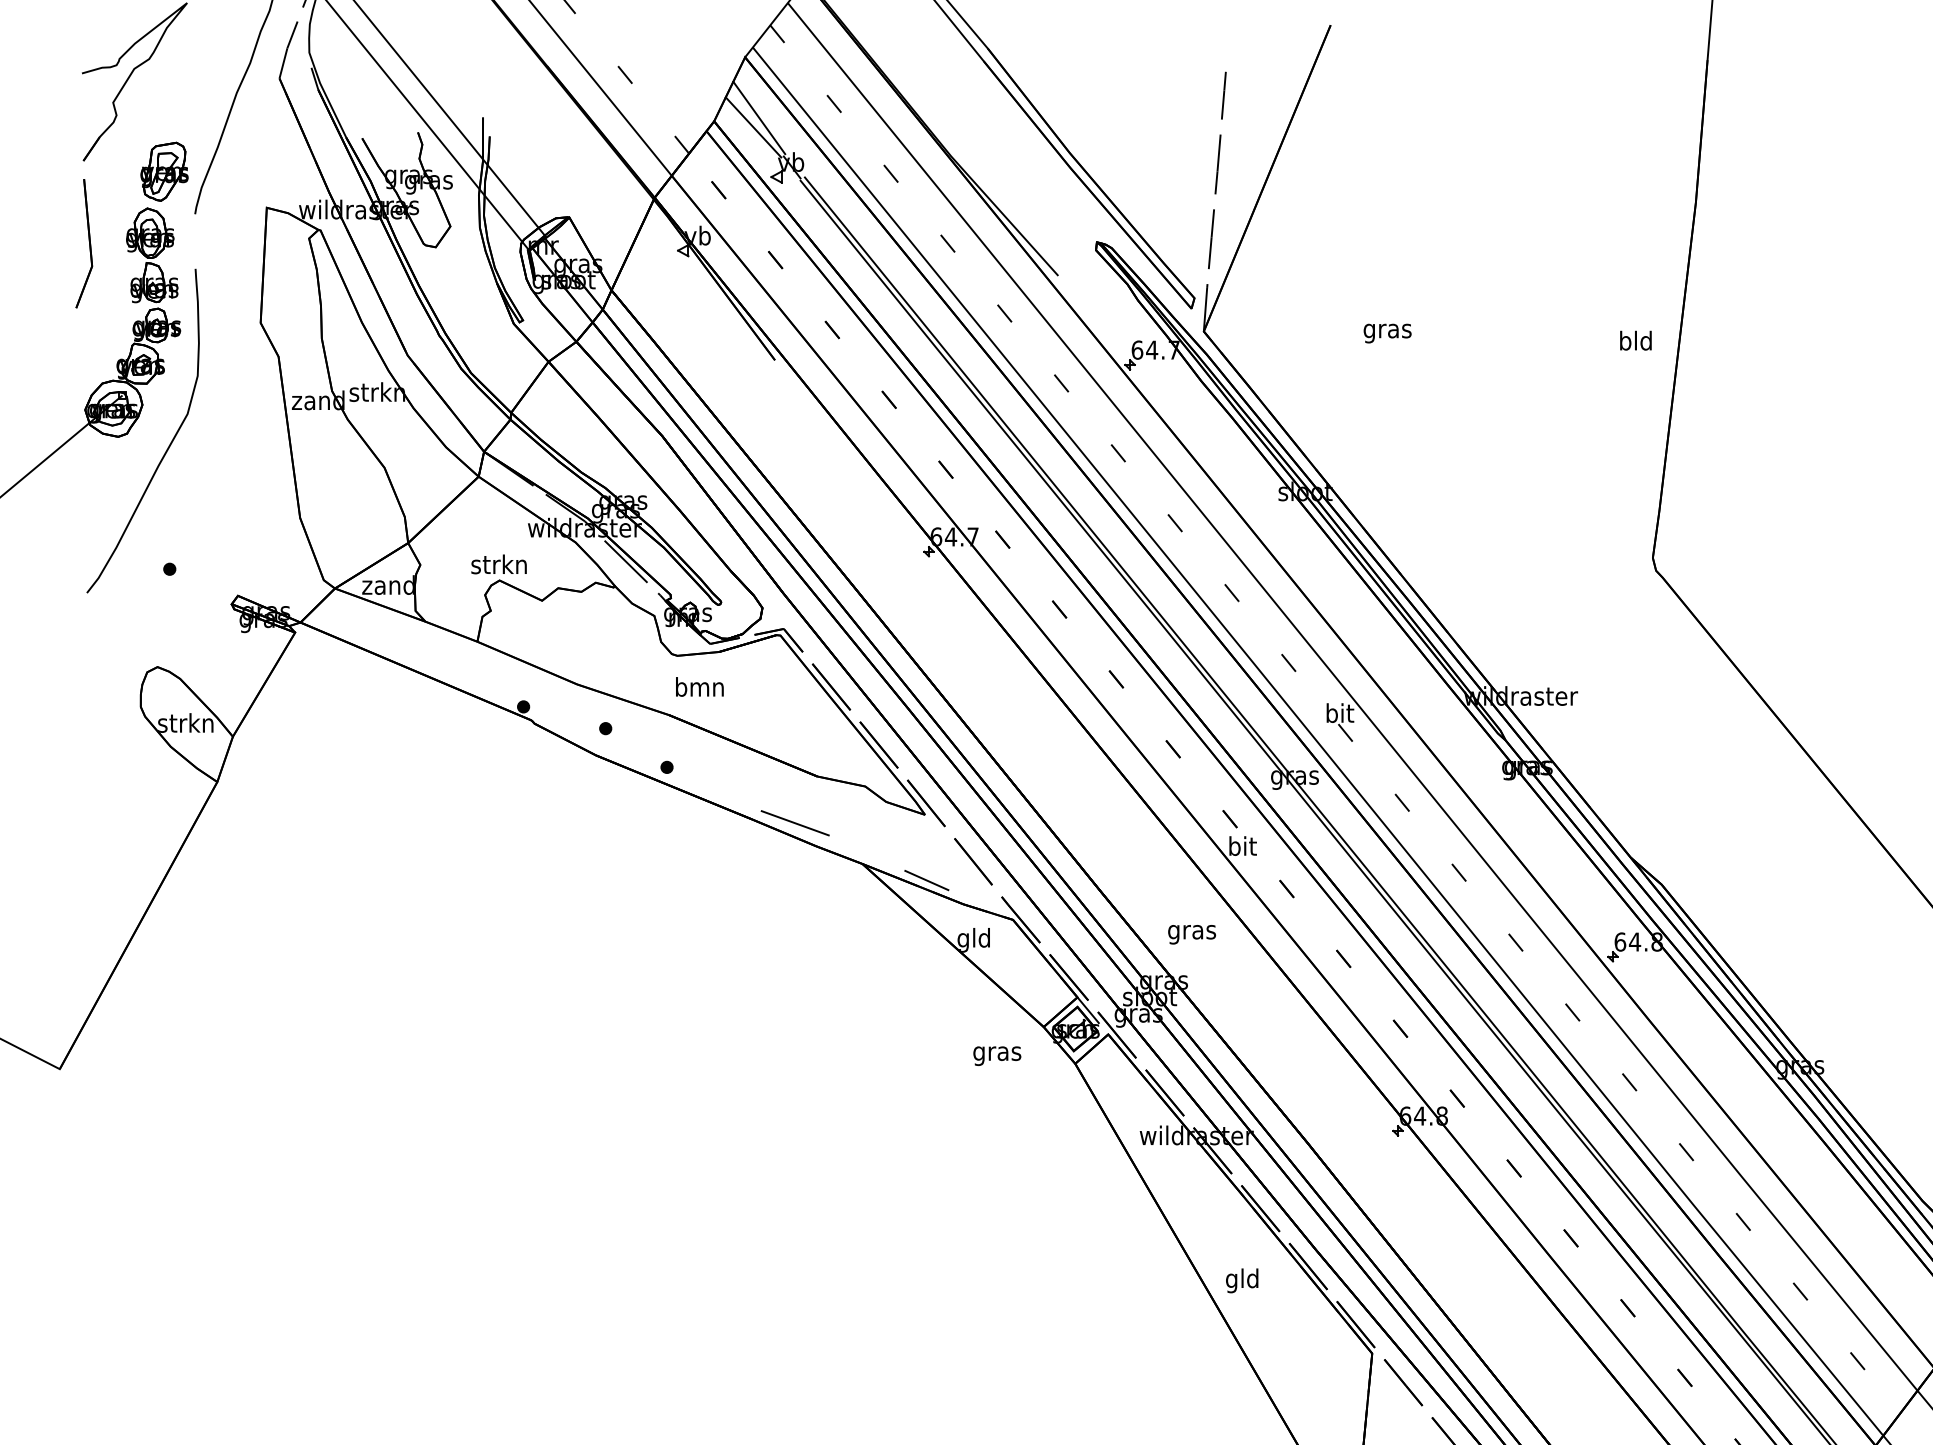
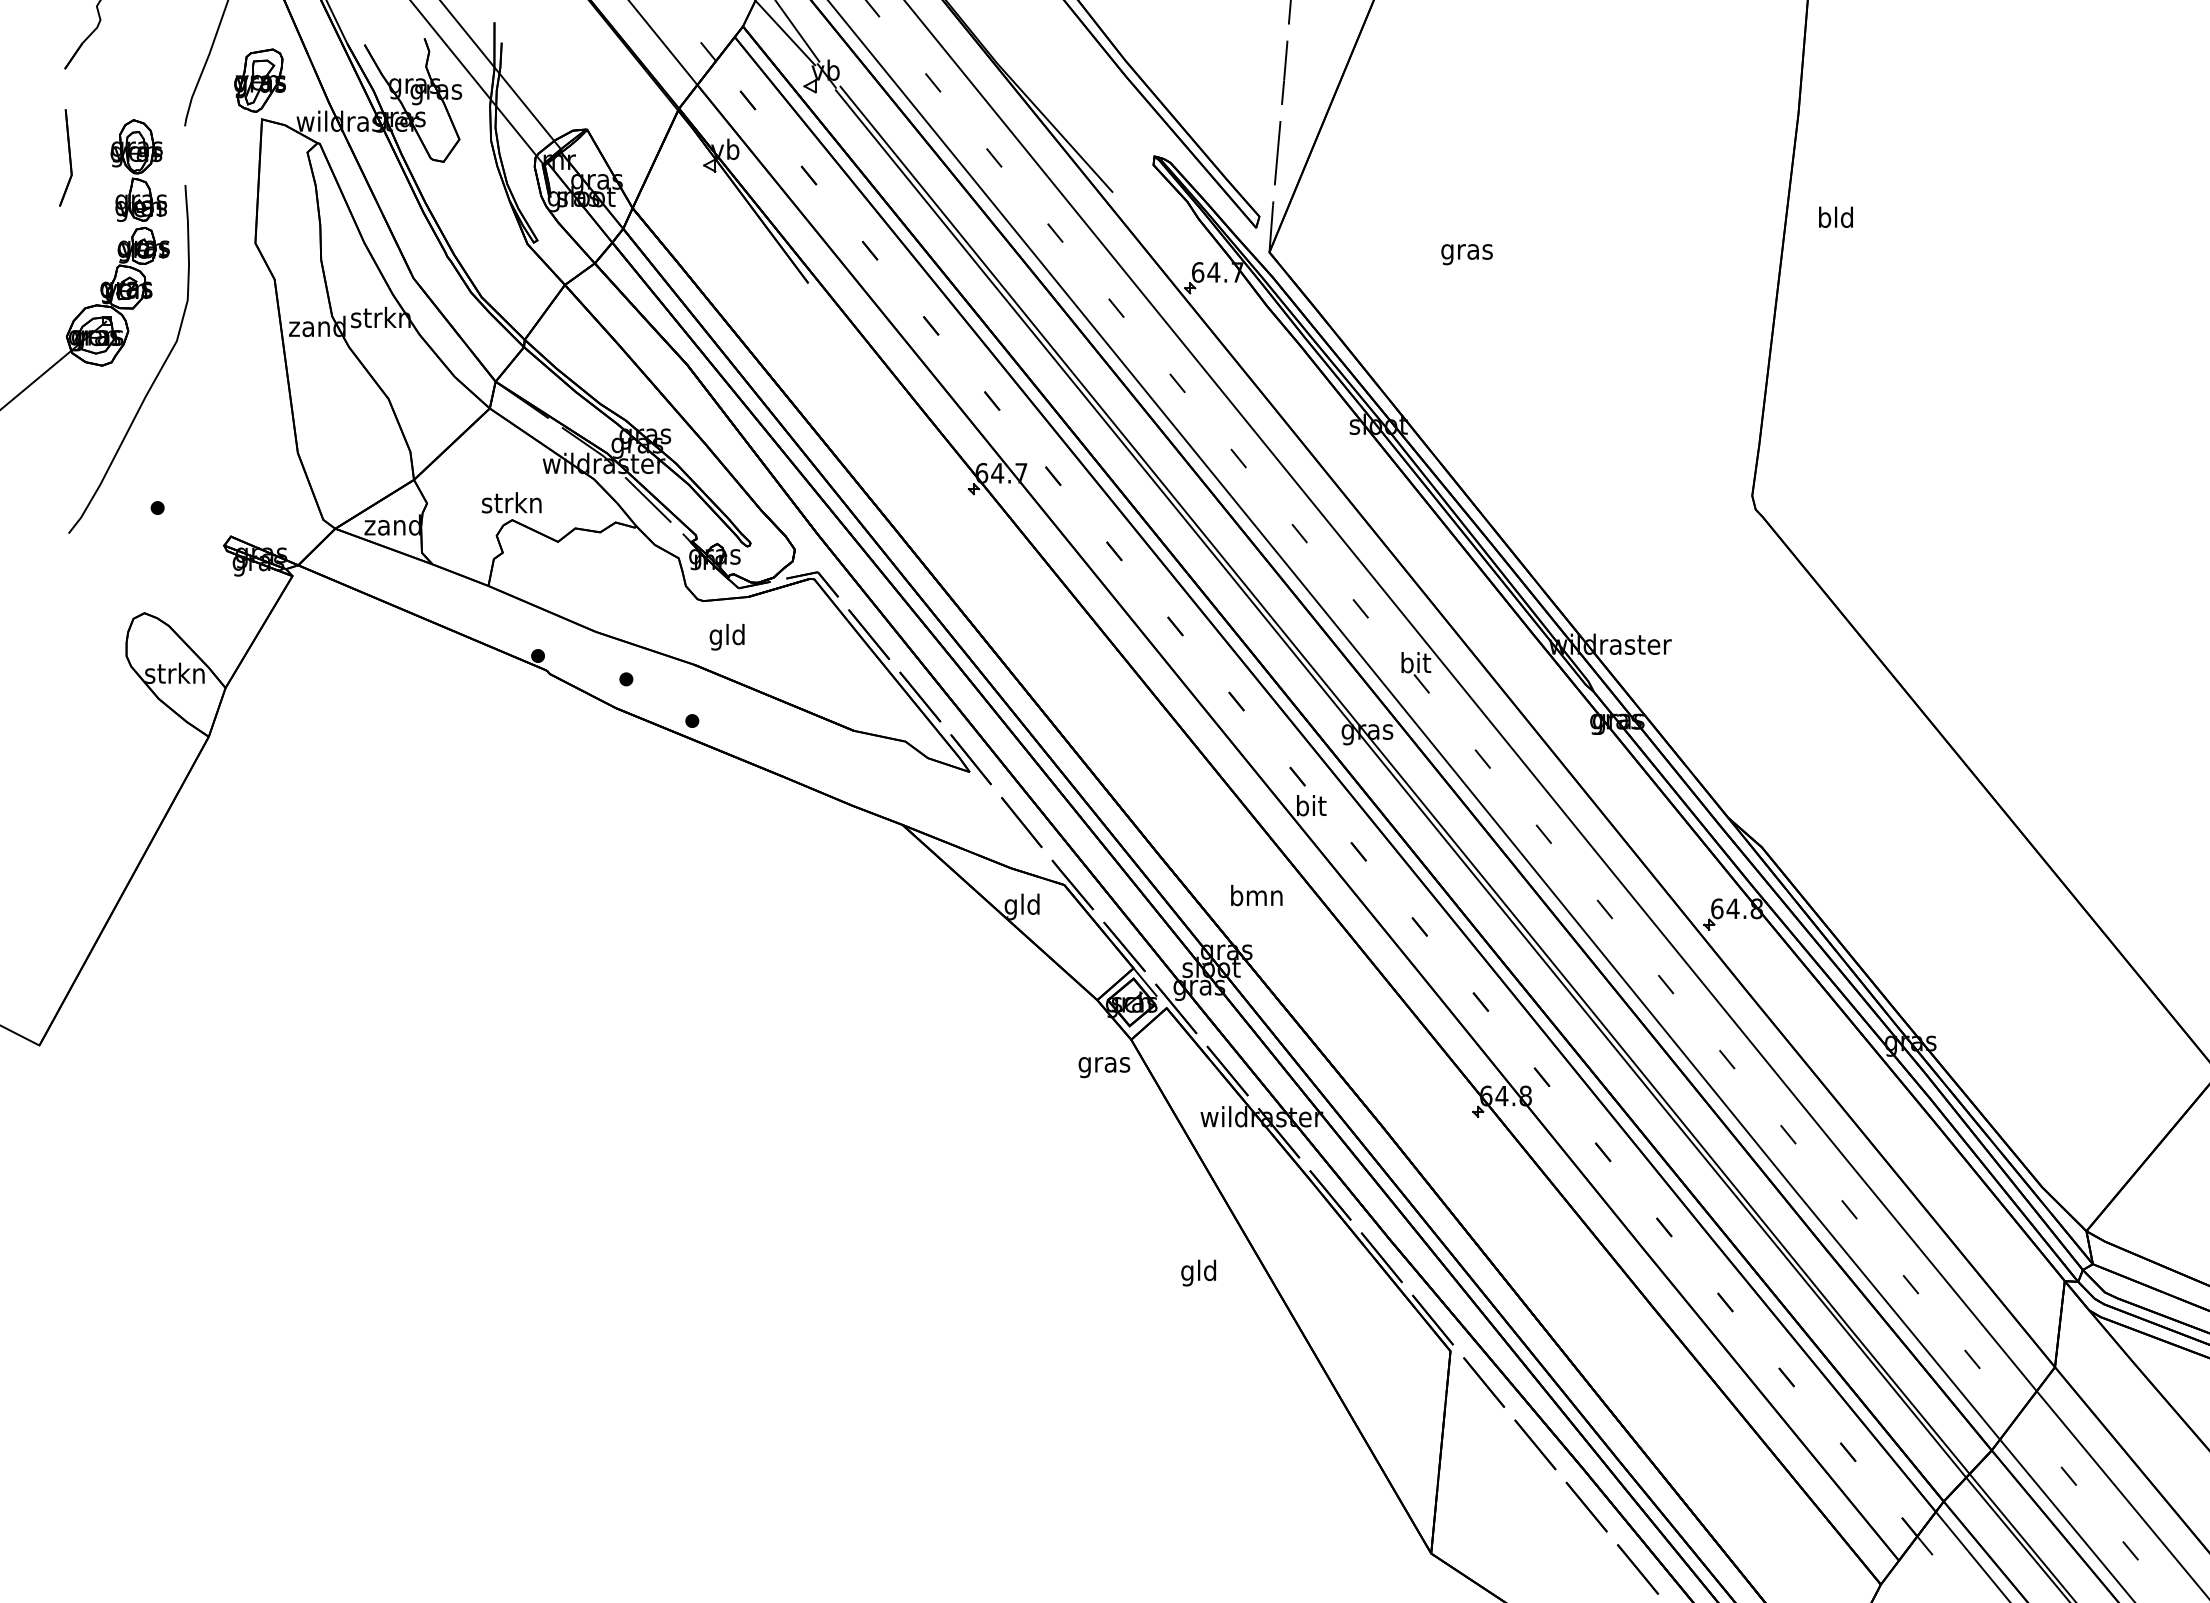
part: (164, 171) -> (259, 80), moved
part: (84, 243) -> (65, 157), size x0.7
text: (1635, 339) -> (1835, 216), moved
text: (699, 689) -> (727, 637), bmn -> gld
line: (795, 823) -> (830, 781), removed
line: (926, 880) -> (971, 842), removed
text: (1191, 931) -> (1256, 897), gras -> bmn
text: (997, 1056) -> (1104, 1067), moved
text: (1242, 1280) -> (1198, 1272), moved

